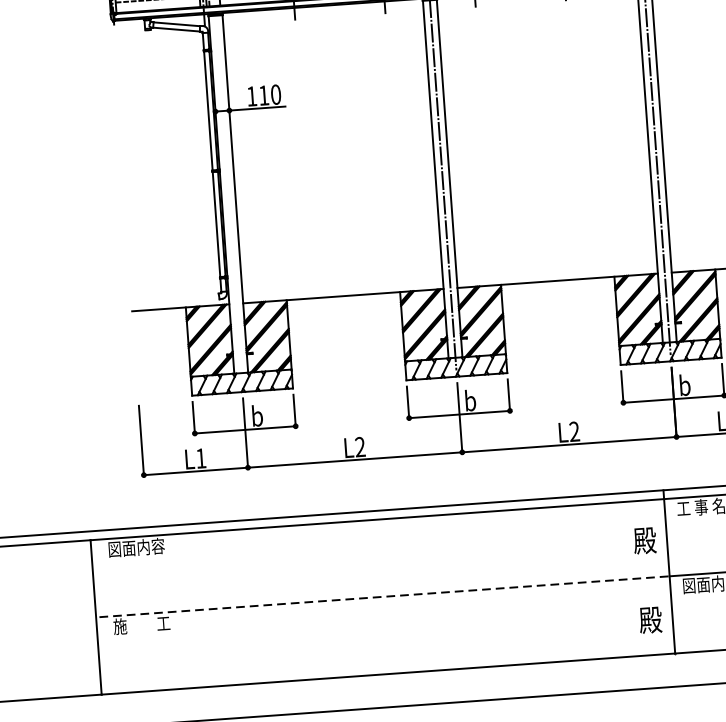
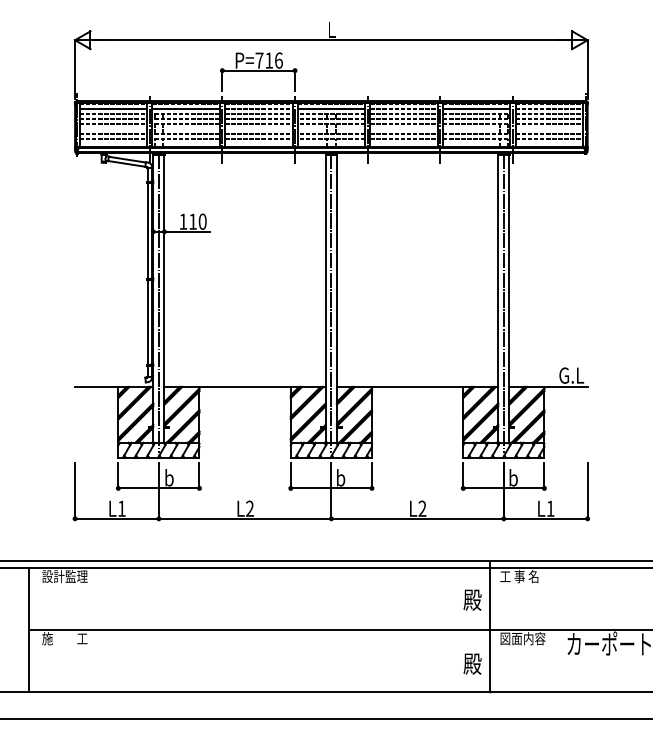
line: (228, 198) -> (158, 302), added
text: (135, 547) -> (64, 576), 図面内容 -> 設計監理
line: (385, 597) -> (261, 630), dashed -> solid

